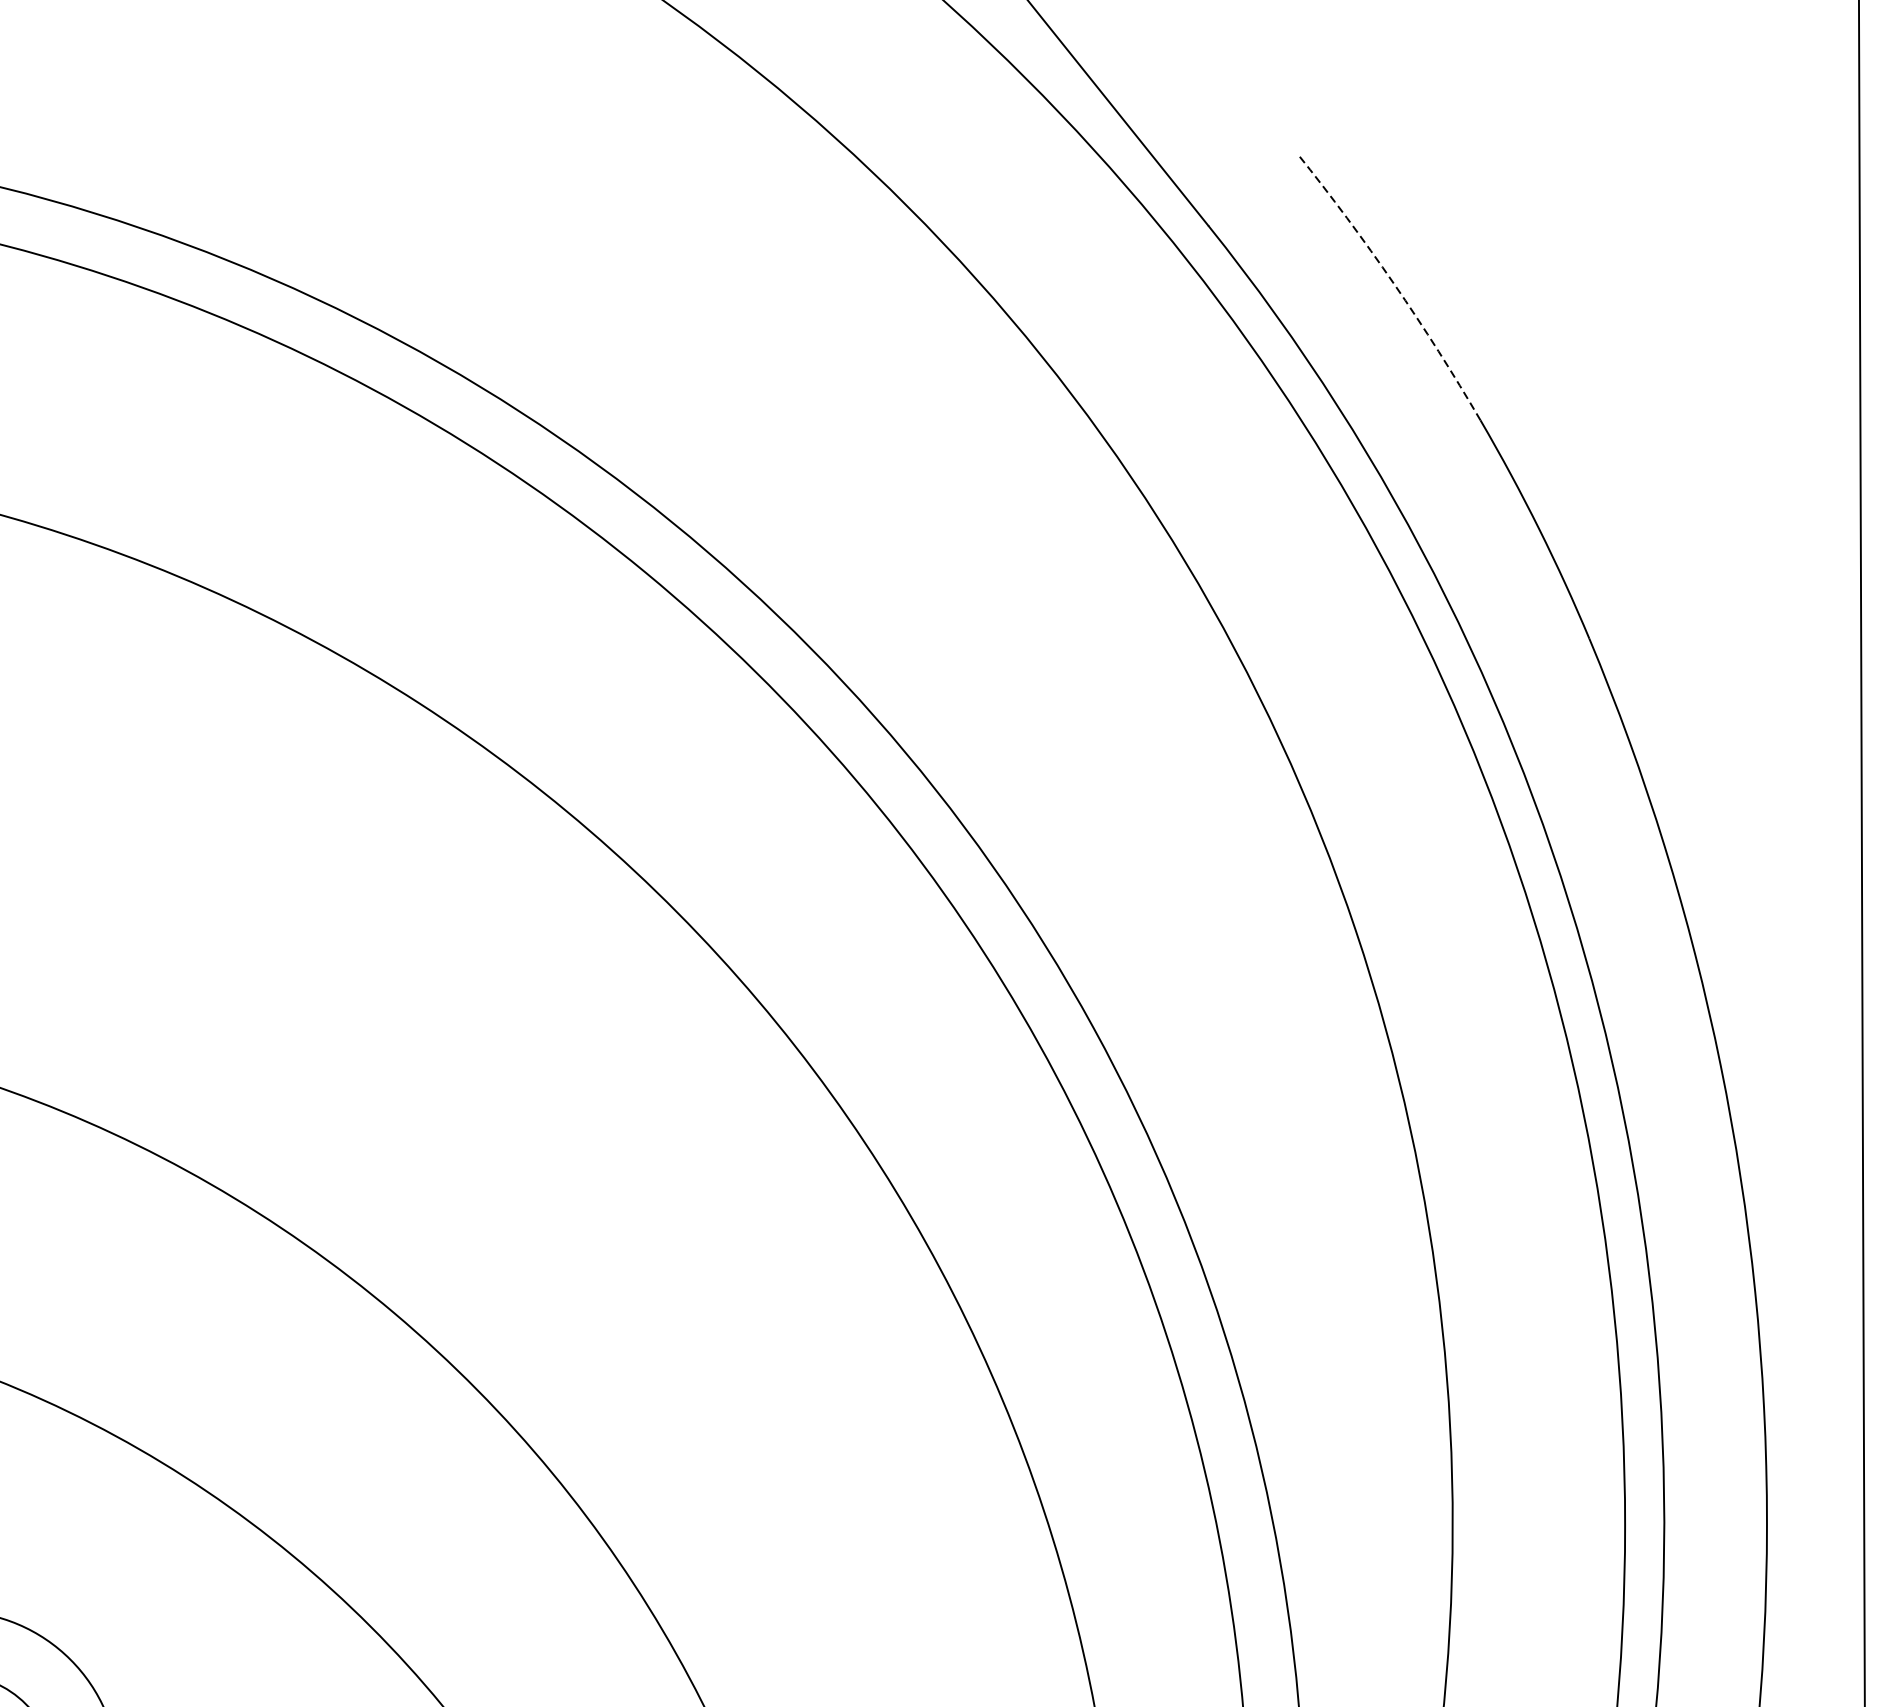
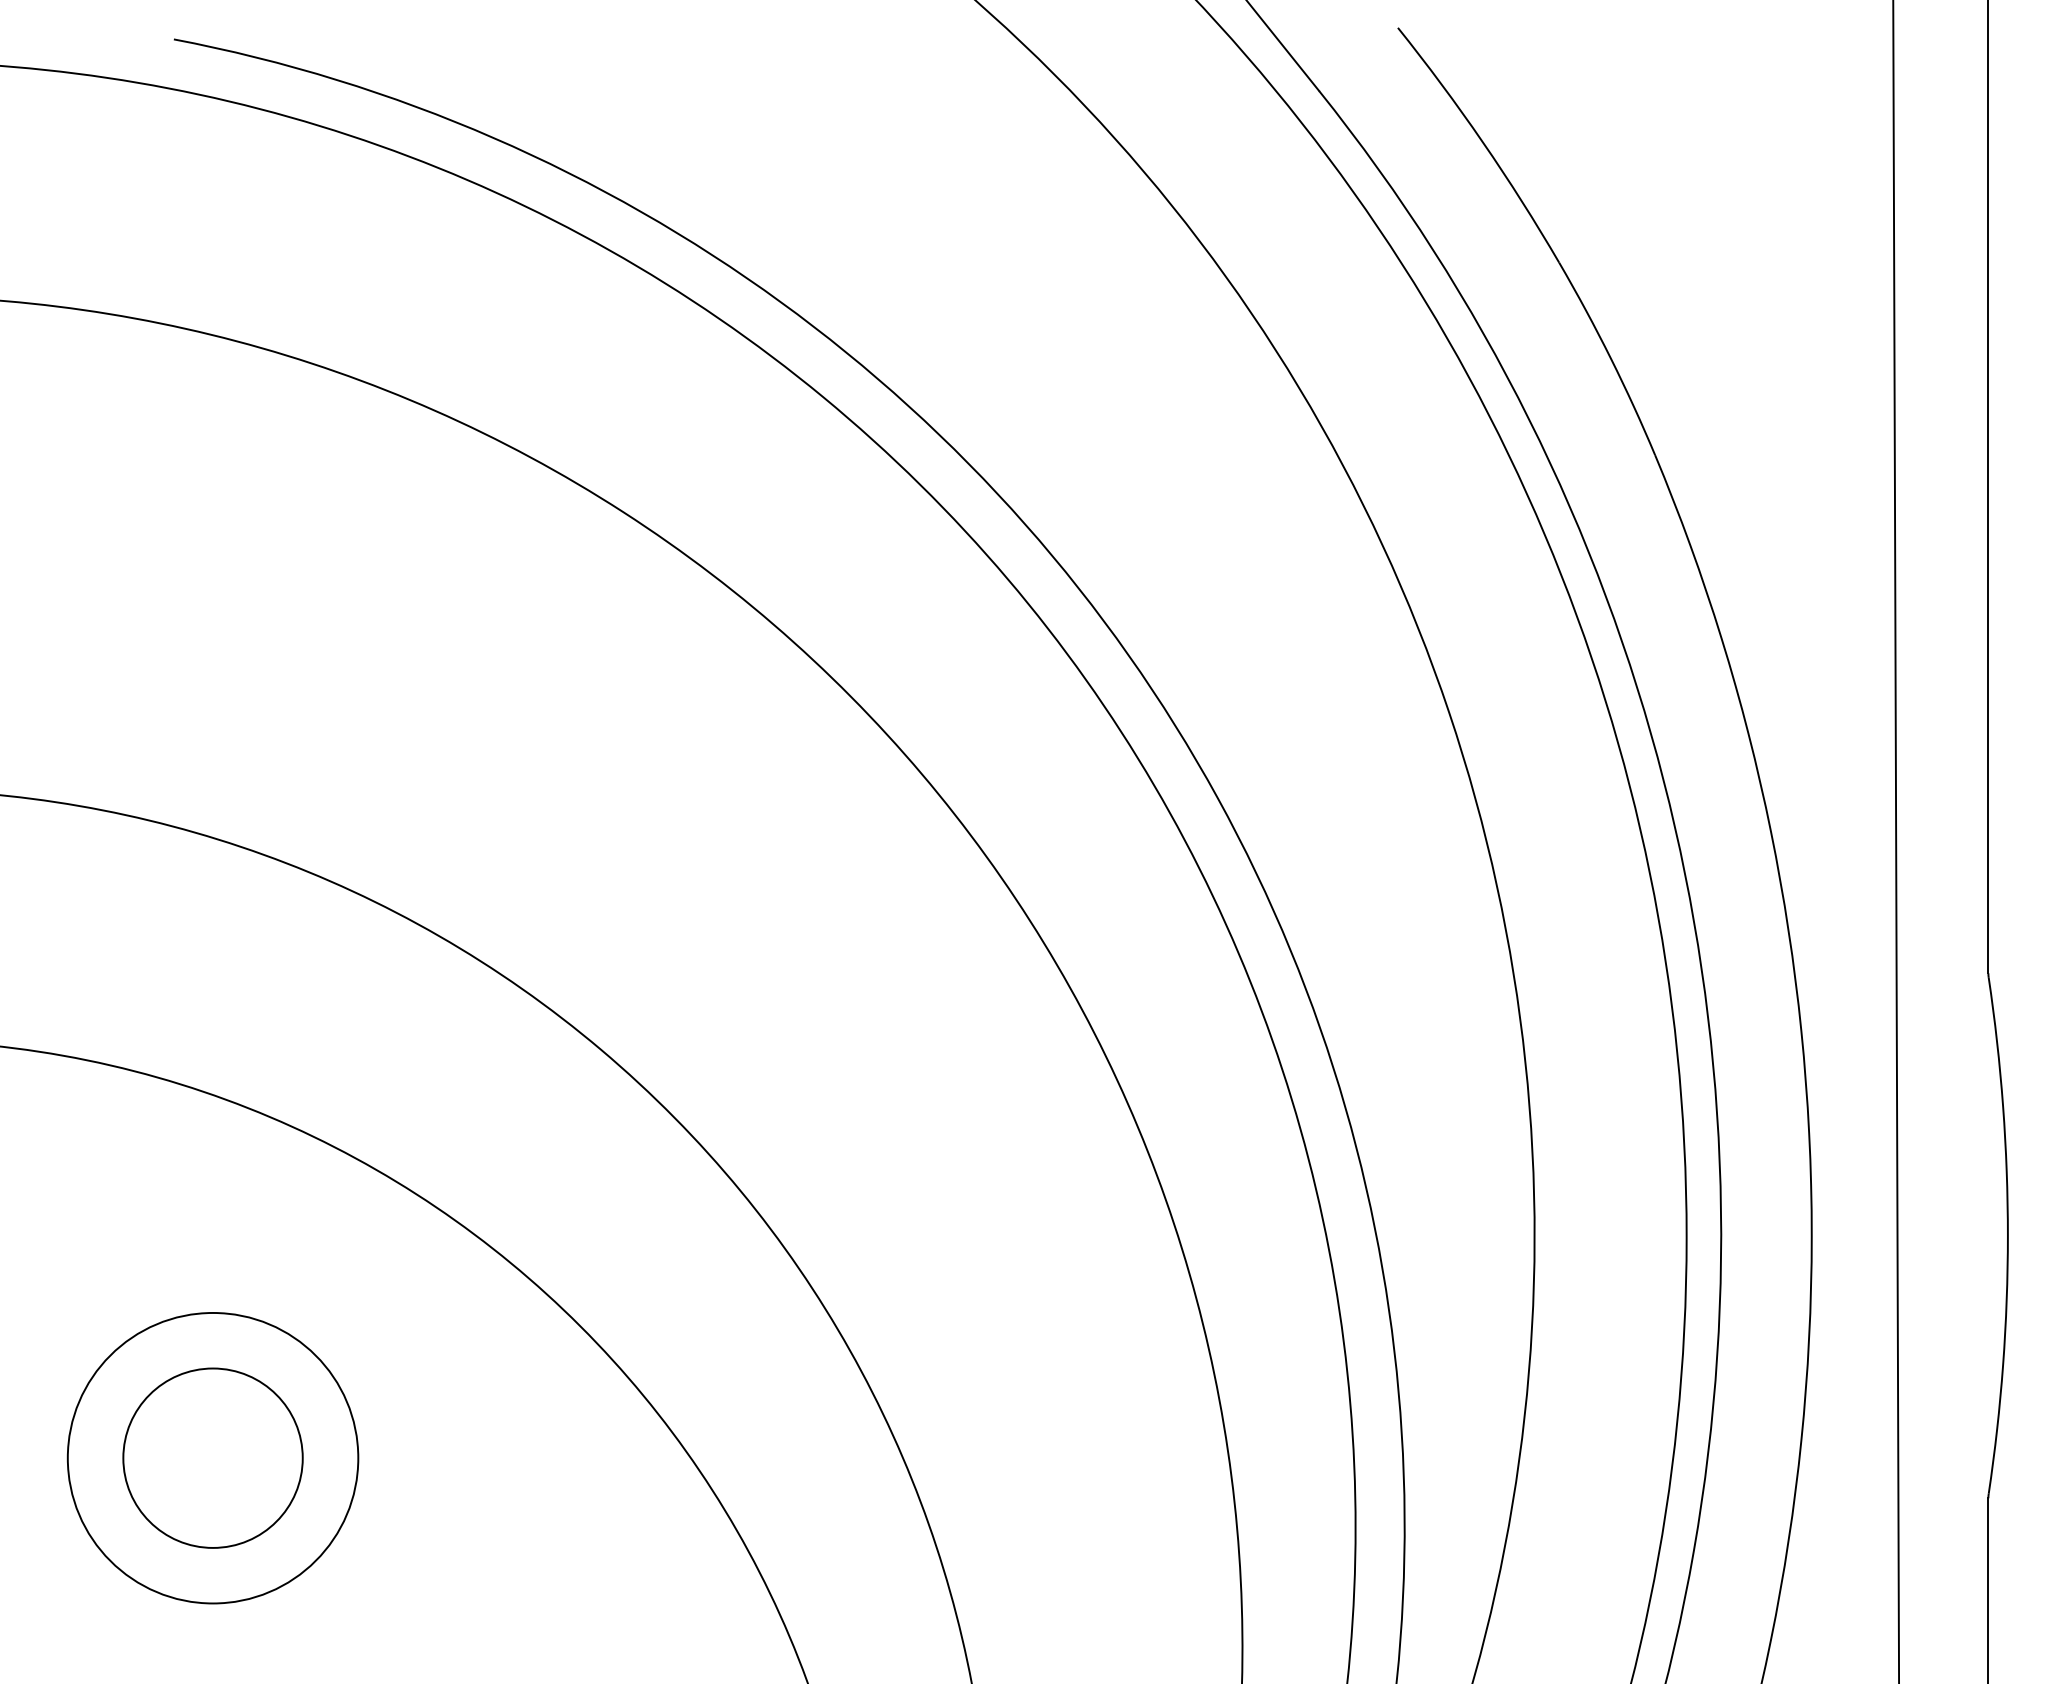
arc: (1393, 284) -> (1482, 142), dashed -> solid

